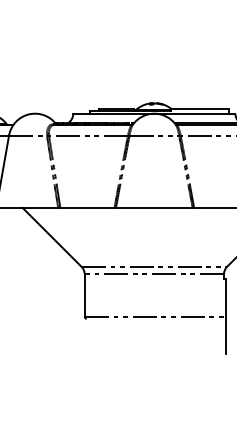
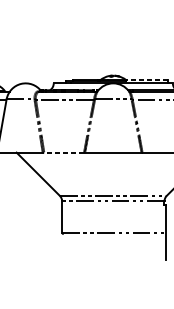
line: (199, 109) -> (146, 80), solid -> dashed
line: (86, 207) -> (63, 152), solid -> dashed

